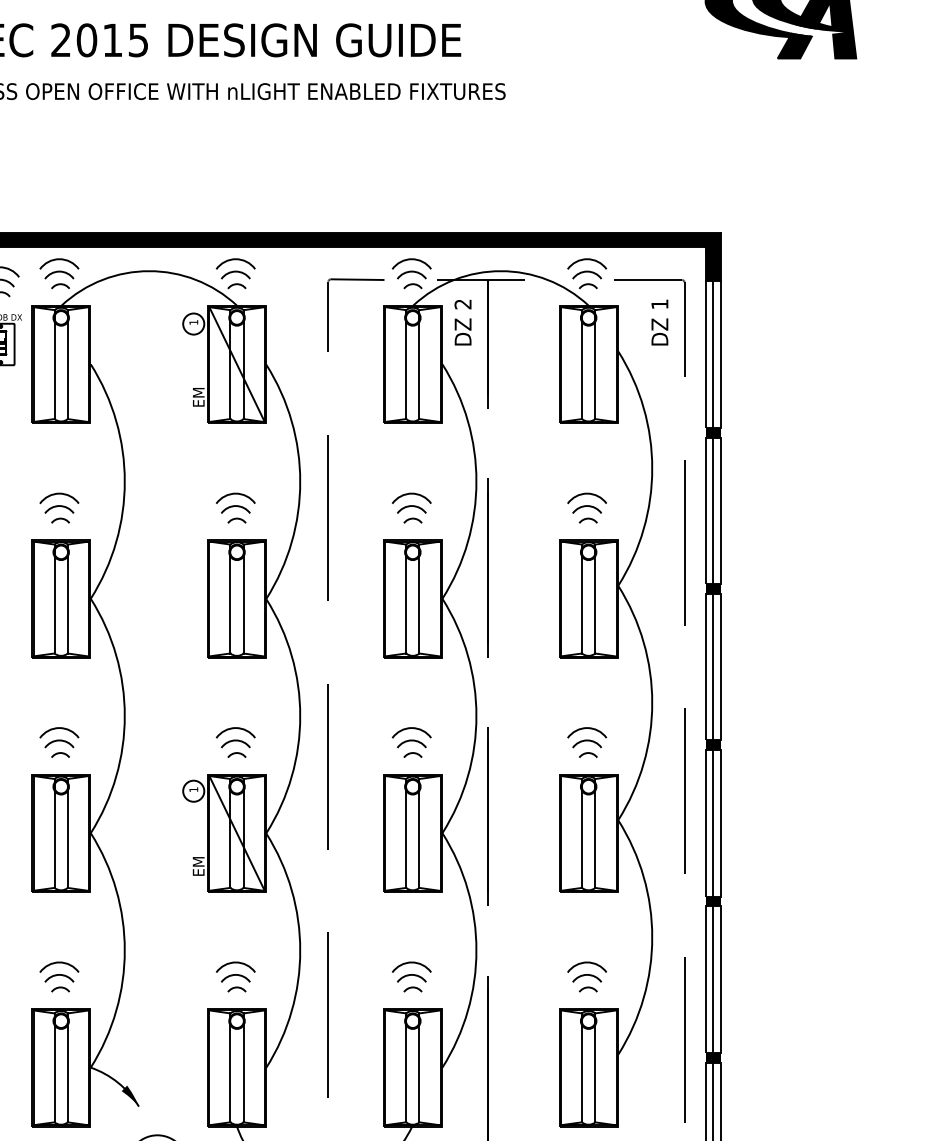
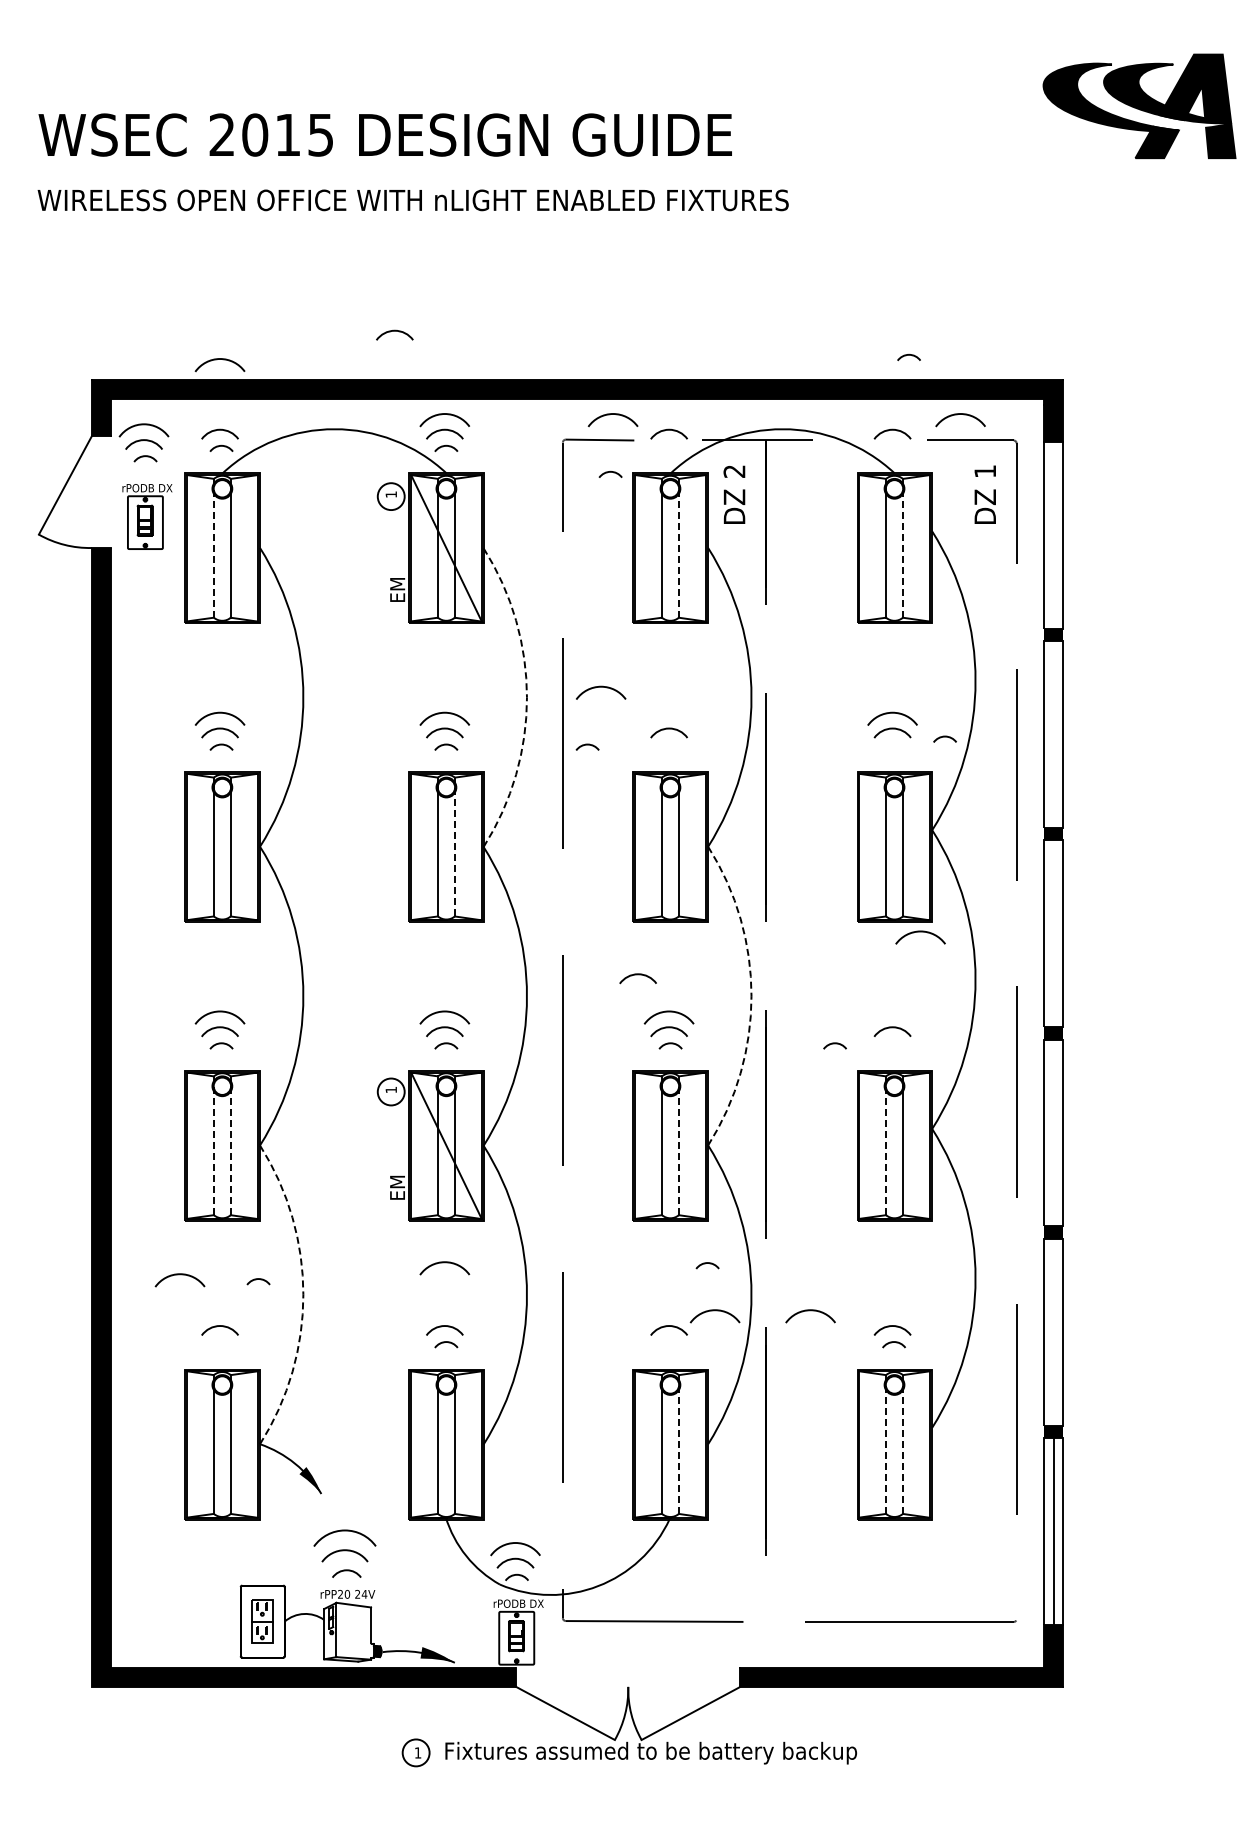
arc: (196, 194) -> (394, 331), added
arc: (58, 259) -> (219, 359), moved
arc: (408, 260) -> (609, 415), moved
arc: (584, 260) -> (957, 415), moved
arc: (412, 284) -> (610, 472), moved
arc: (587, 284) -> (908, 355), moved
line: (713, 354) -> (1053, 535), removed
line: (54, 363) -> (213, 547), solid -> dashed
line: (419, 363) -> (678, 547), solid -> dashed
line: (594, 363) -> (902, 547), solid -> dashed
arc: (299, 481) -> (526, 697), solid -> dashed
arc: (412, 494) -> (601, 687), moved
line: (713, 510) -> (1053, 734), removed
arc: (412, 519) -> (587, 745), moved
arc: (587, 519) -> (944, 737), moved
line: (243, 598) -> (454, 846), solid -> dashed
line: (713, 666) -> (1053, 933), removed
arc: (386, 699) -> (637, 975), added
arc: (476, 716) -> (751, 996), solid -> dashed
arc: (587, 728) -> (920, 932), moved
arc: (587, 753) -> (834, 1044), moved
line: (713, 823) -> (1053, 1132), removed
line: (54, 833) -> (213, 1145), solid -> dashed
line: (67, 833) -> (230, 1145), solid -> dashed
line: (419, 833) -> (678, 1145), solid -> dashed
line: (582, 833) -> (886, 1145), solid -> dashed
arc: (124, 950) -> (303, 1294), solid -> dashed
arc: (58, 963) -> (179, 1275), moved
arc: (235, 963) -> (444, 1263), moved
arc: (411, 963) -> (714, 1311), moved
arc: (587, 963) -> (810, 1311), moved
line: (713, 979) -> (1053, 1331), removed
arc: (60, 987) -> (258, 1279), moved
arc: (412, 987) -> (707, 1263), moved
line: (419, 1067) -> (678, 1444), solid -> dashed
line: (582, 1067) -> (886, 1444), solid -> dashed
line: (594, 1067) -> (902, 1444), solid -> dashed

